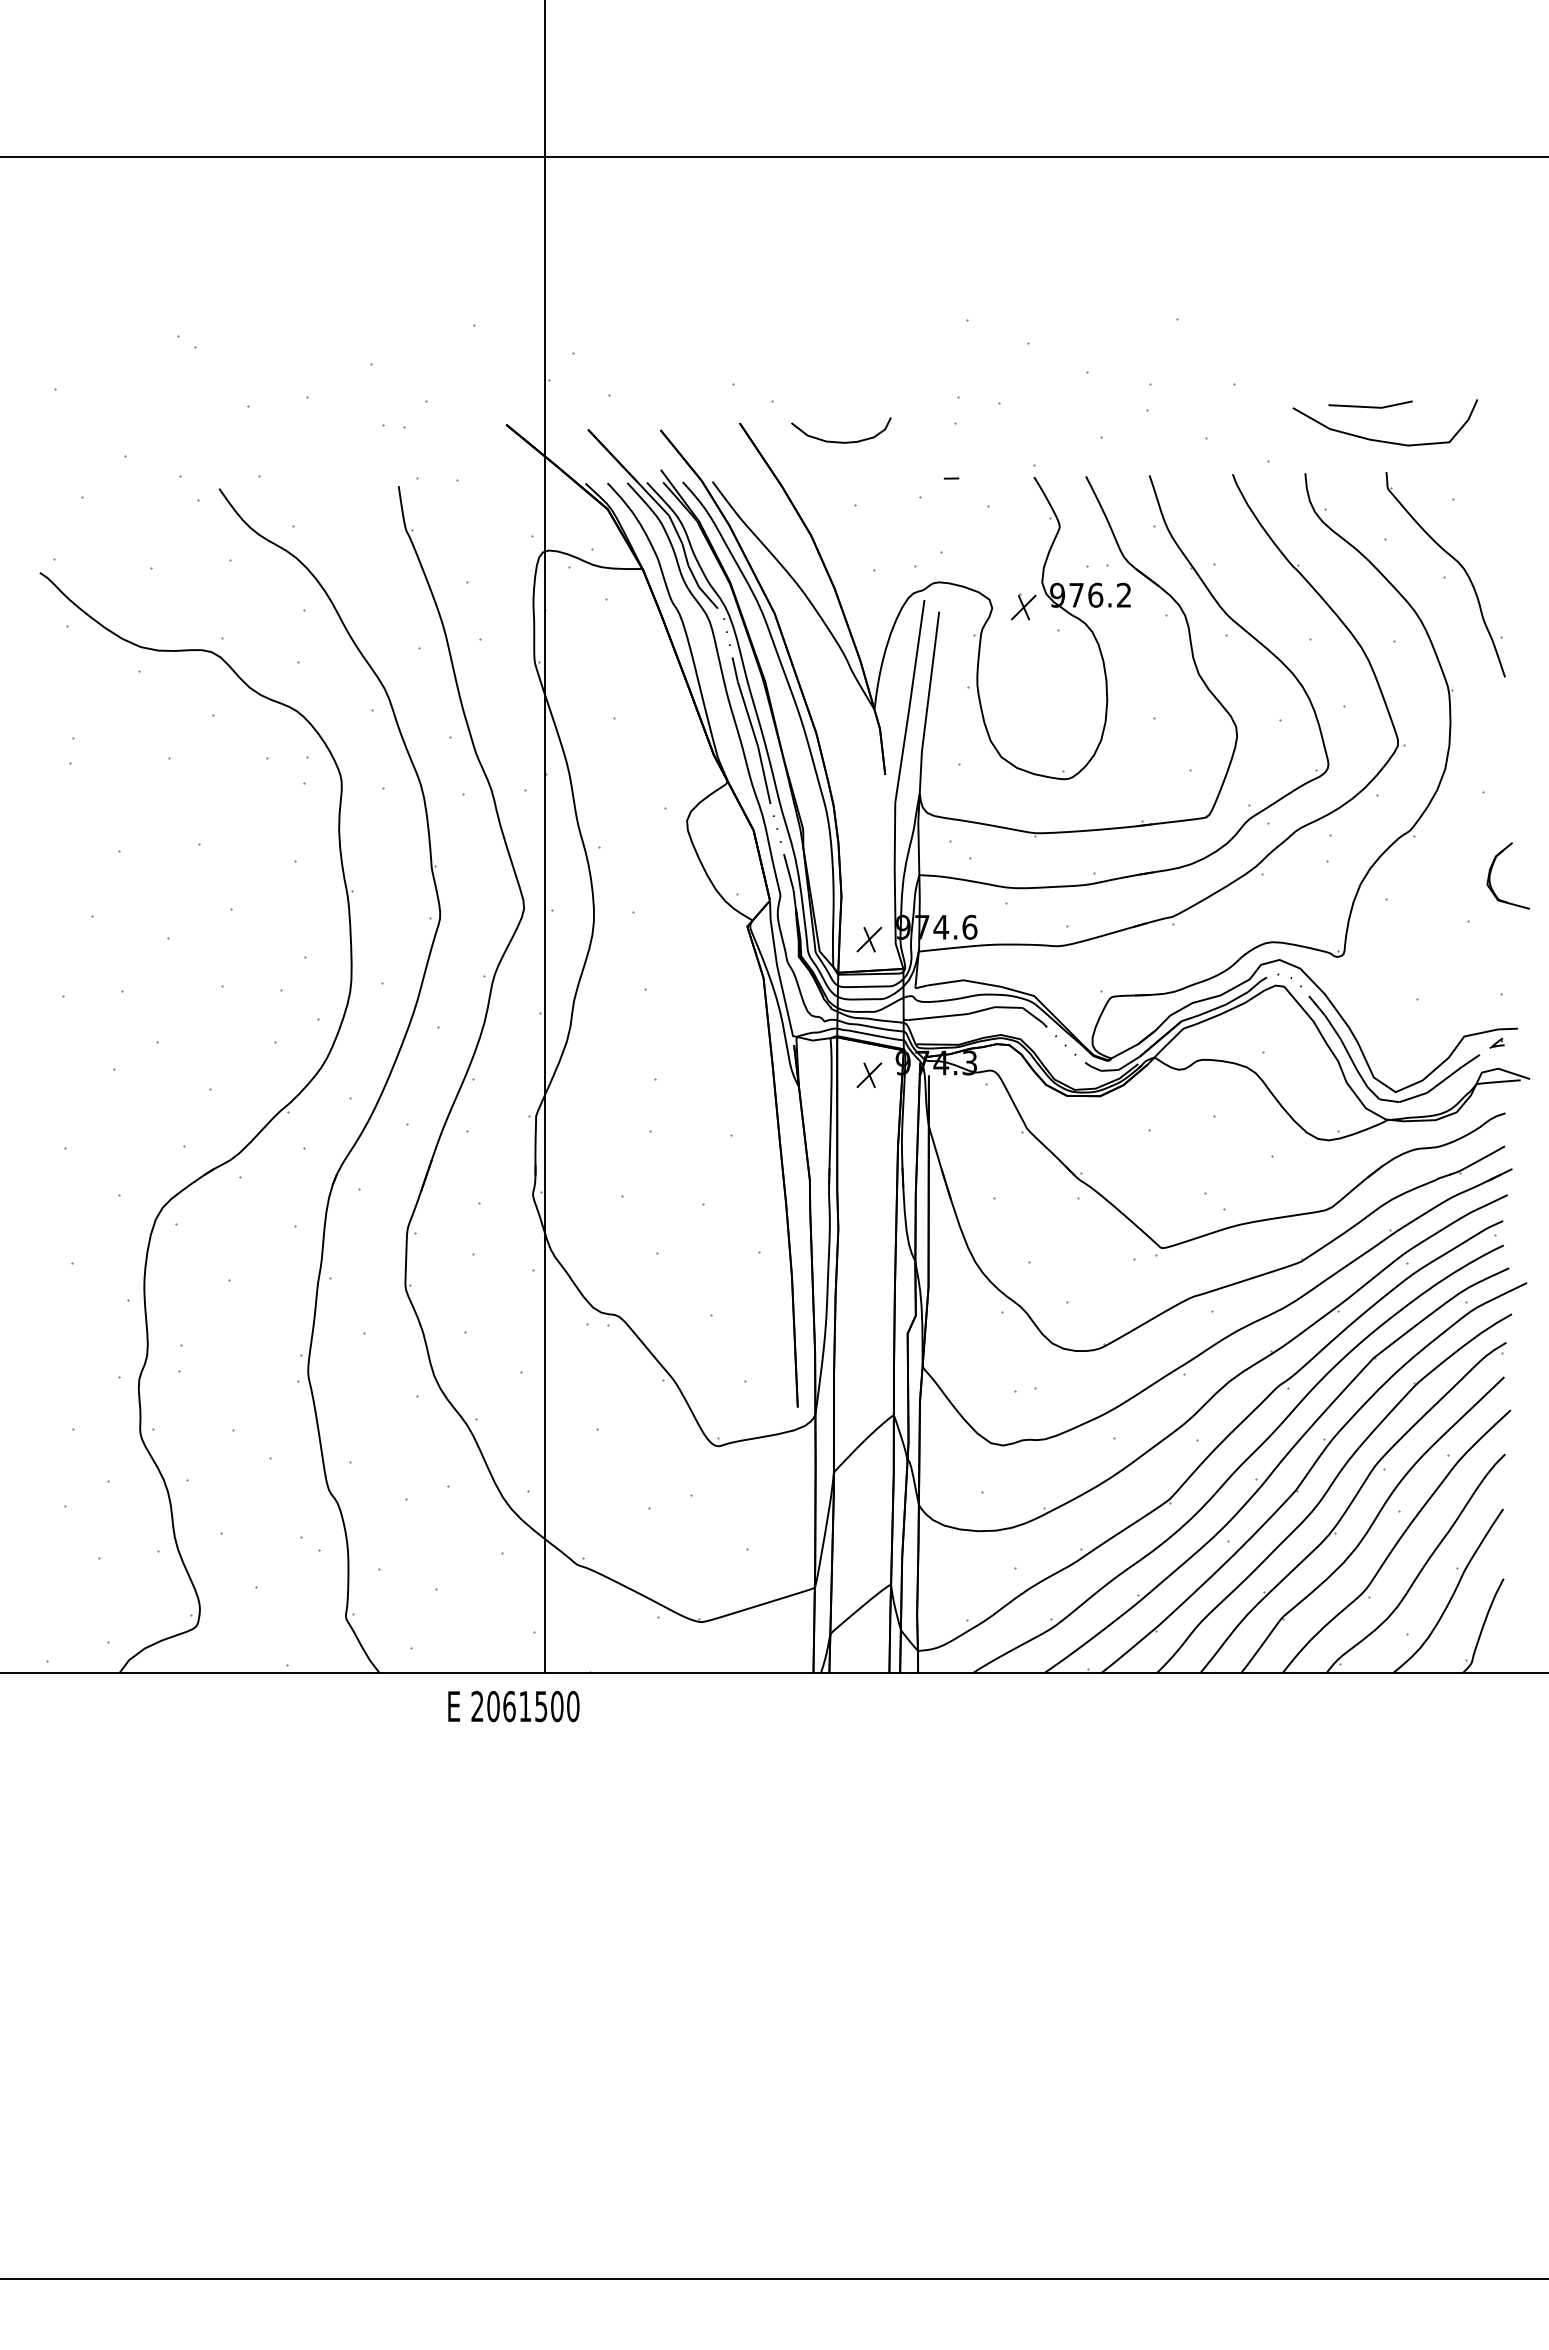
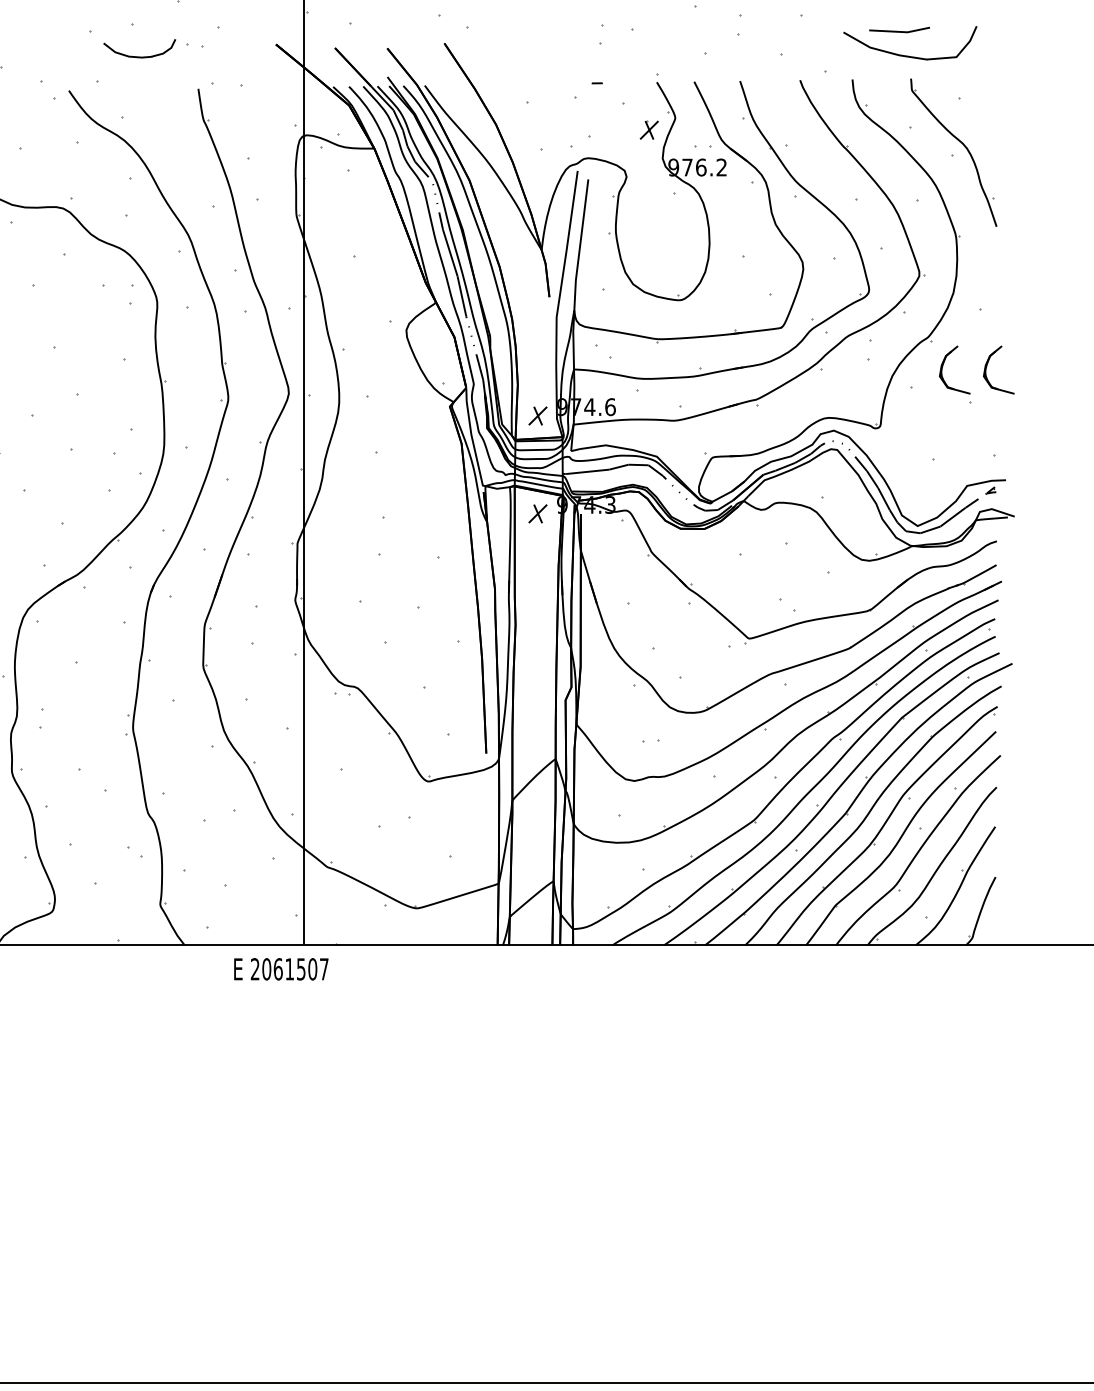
curve: (841, 441) -> (139, 56), moved
part: (1023, 606) -> (649, 129), moved
part: (1430, 873) -> (942, 368), added
text: (573, 1706) -> (324, 969), 2061500 -> 2061507

